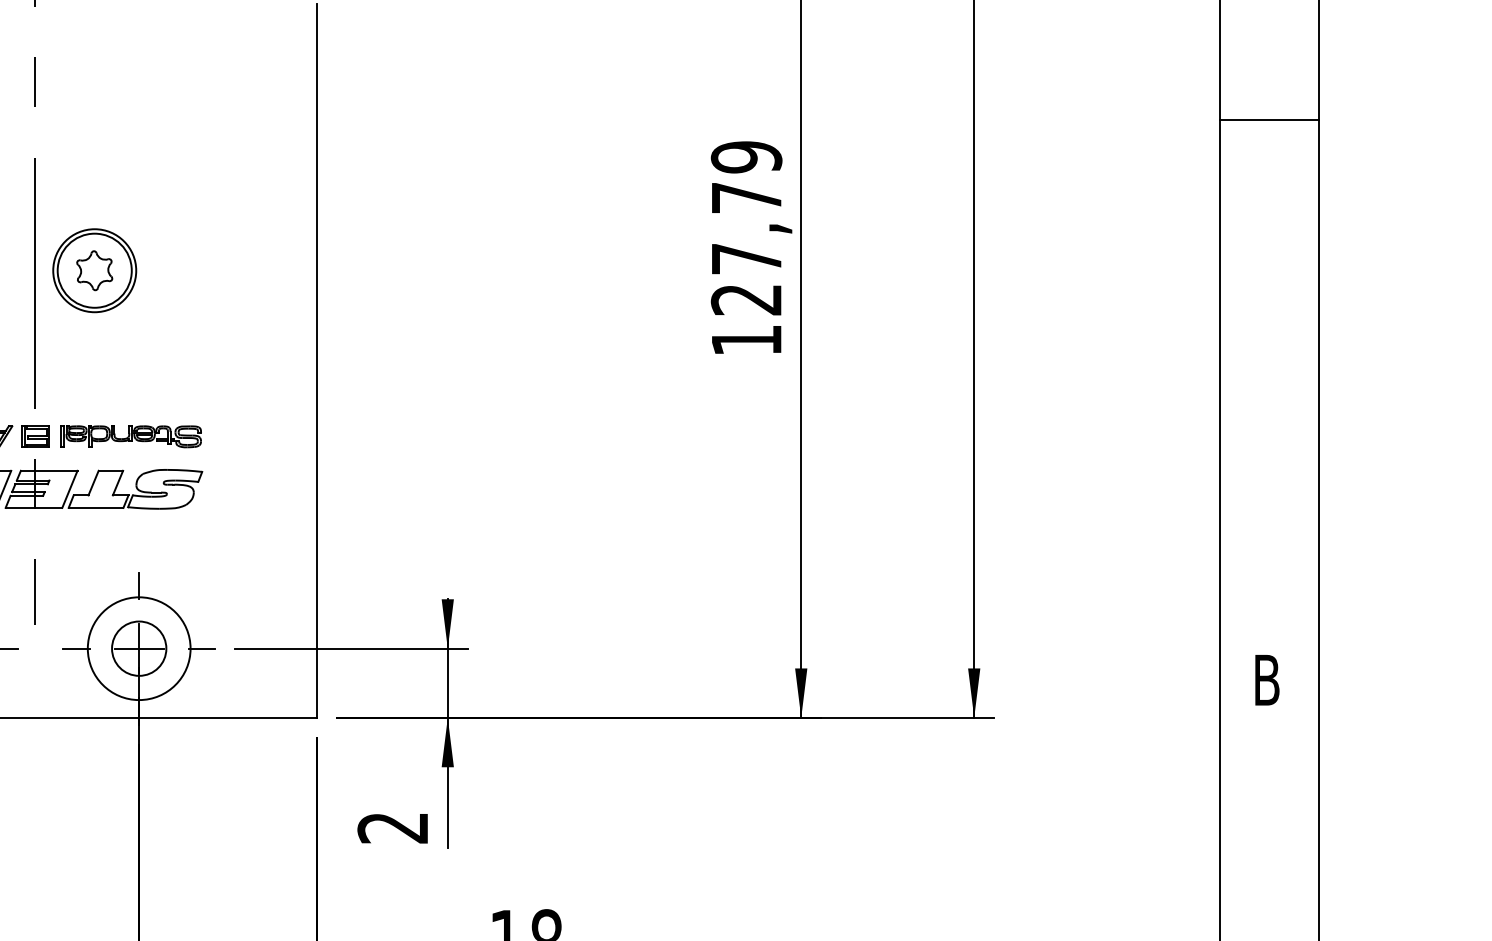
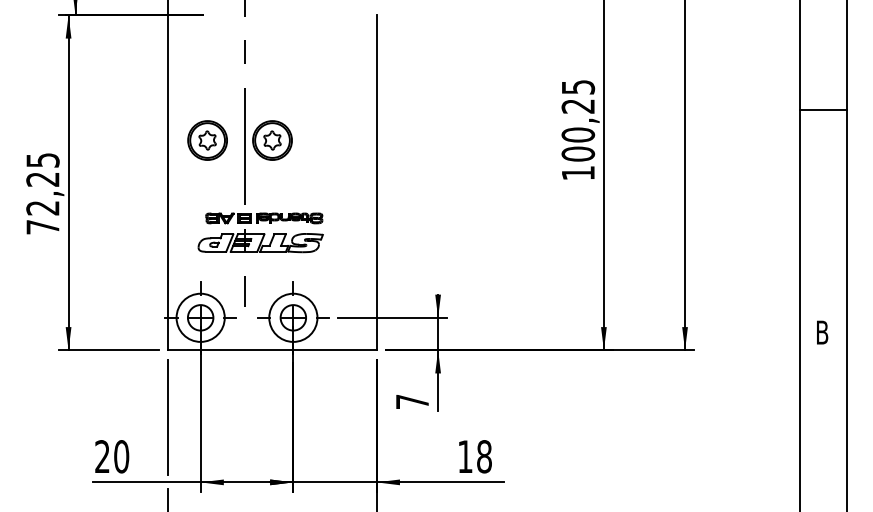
line: (1269, 119) -> (823, 109), moved
text: (747, 227) -> (578, 120), 127,79 -> 100,25
text: (391, 829) -> (411, 402), 2 -> 7

